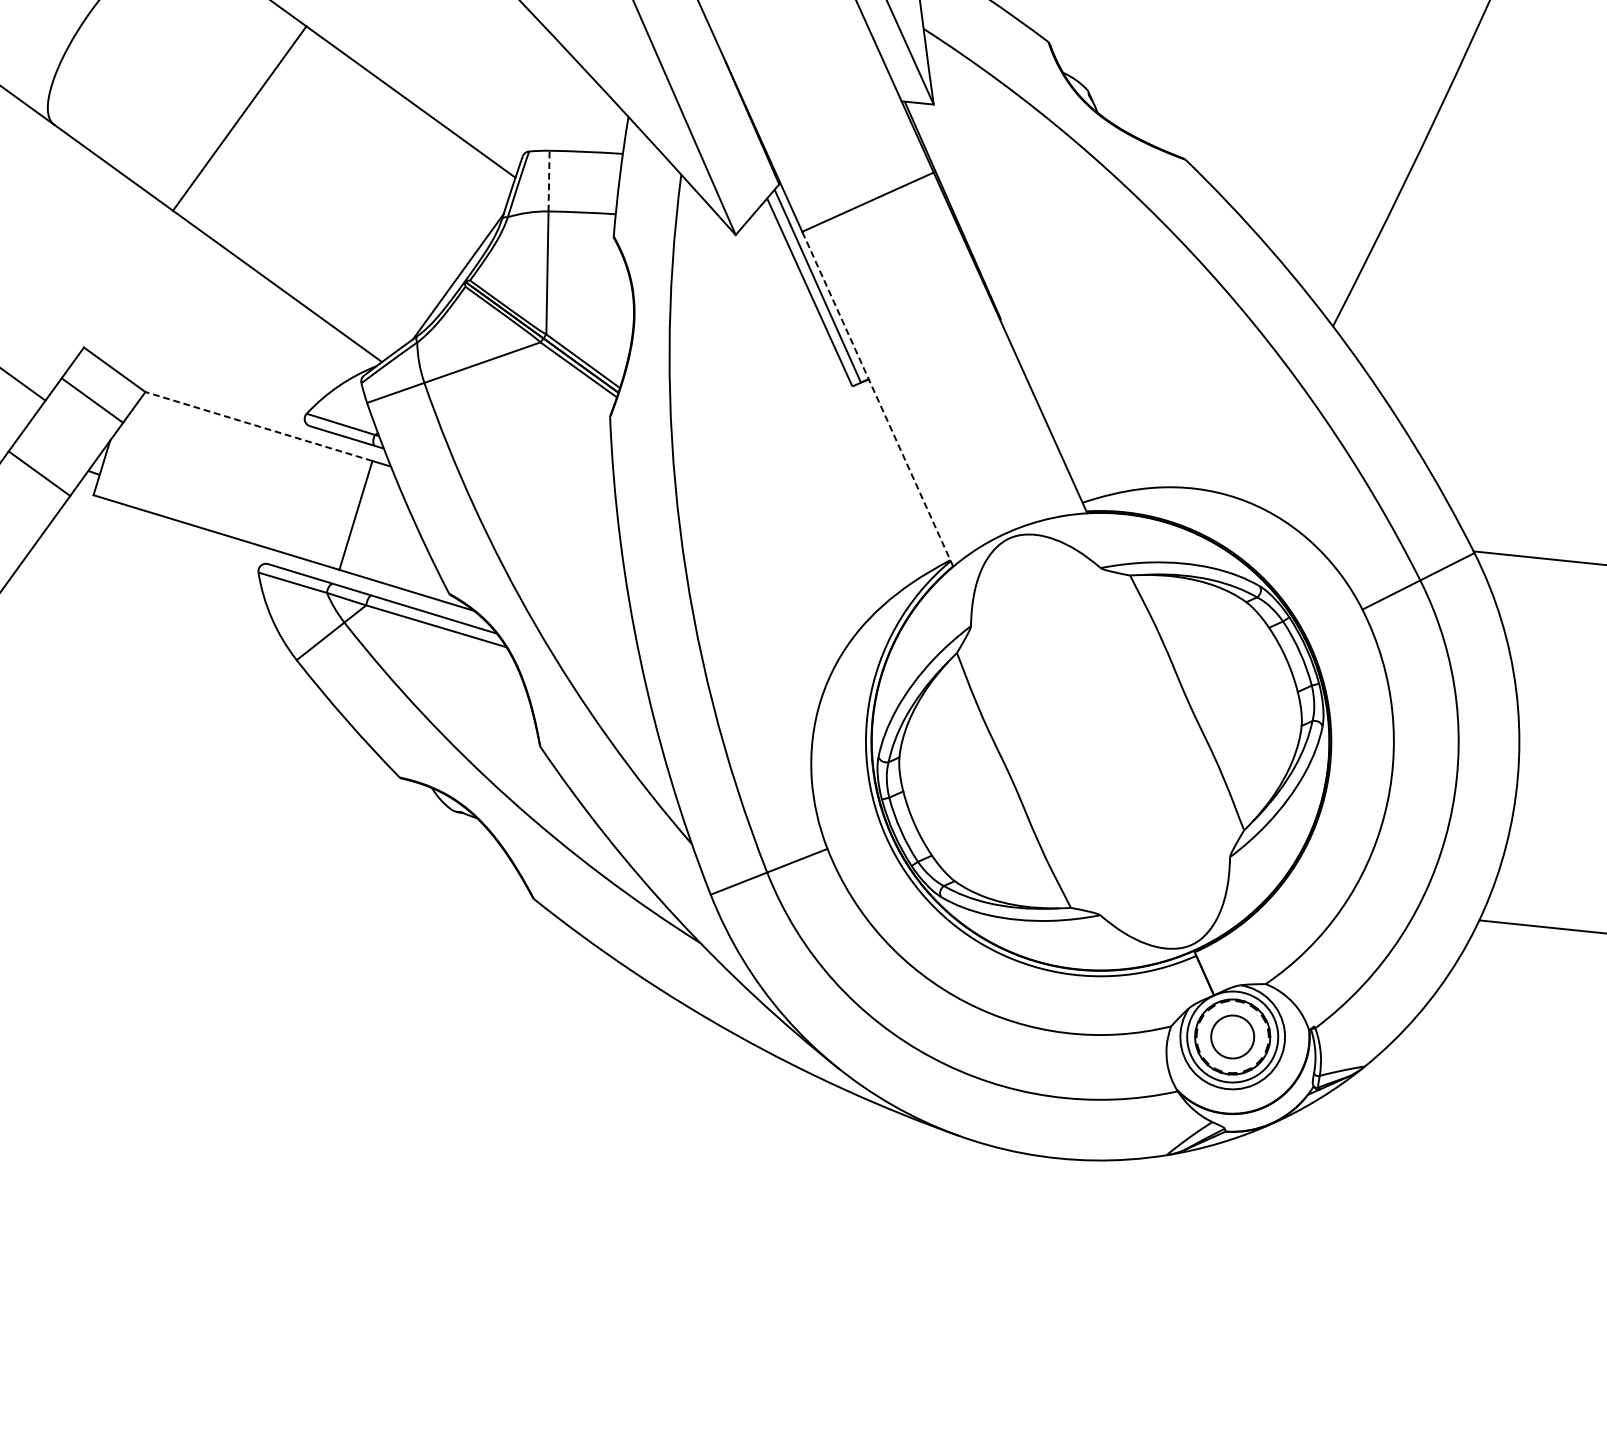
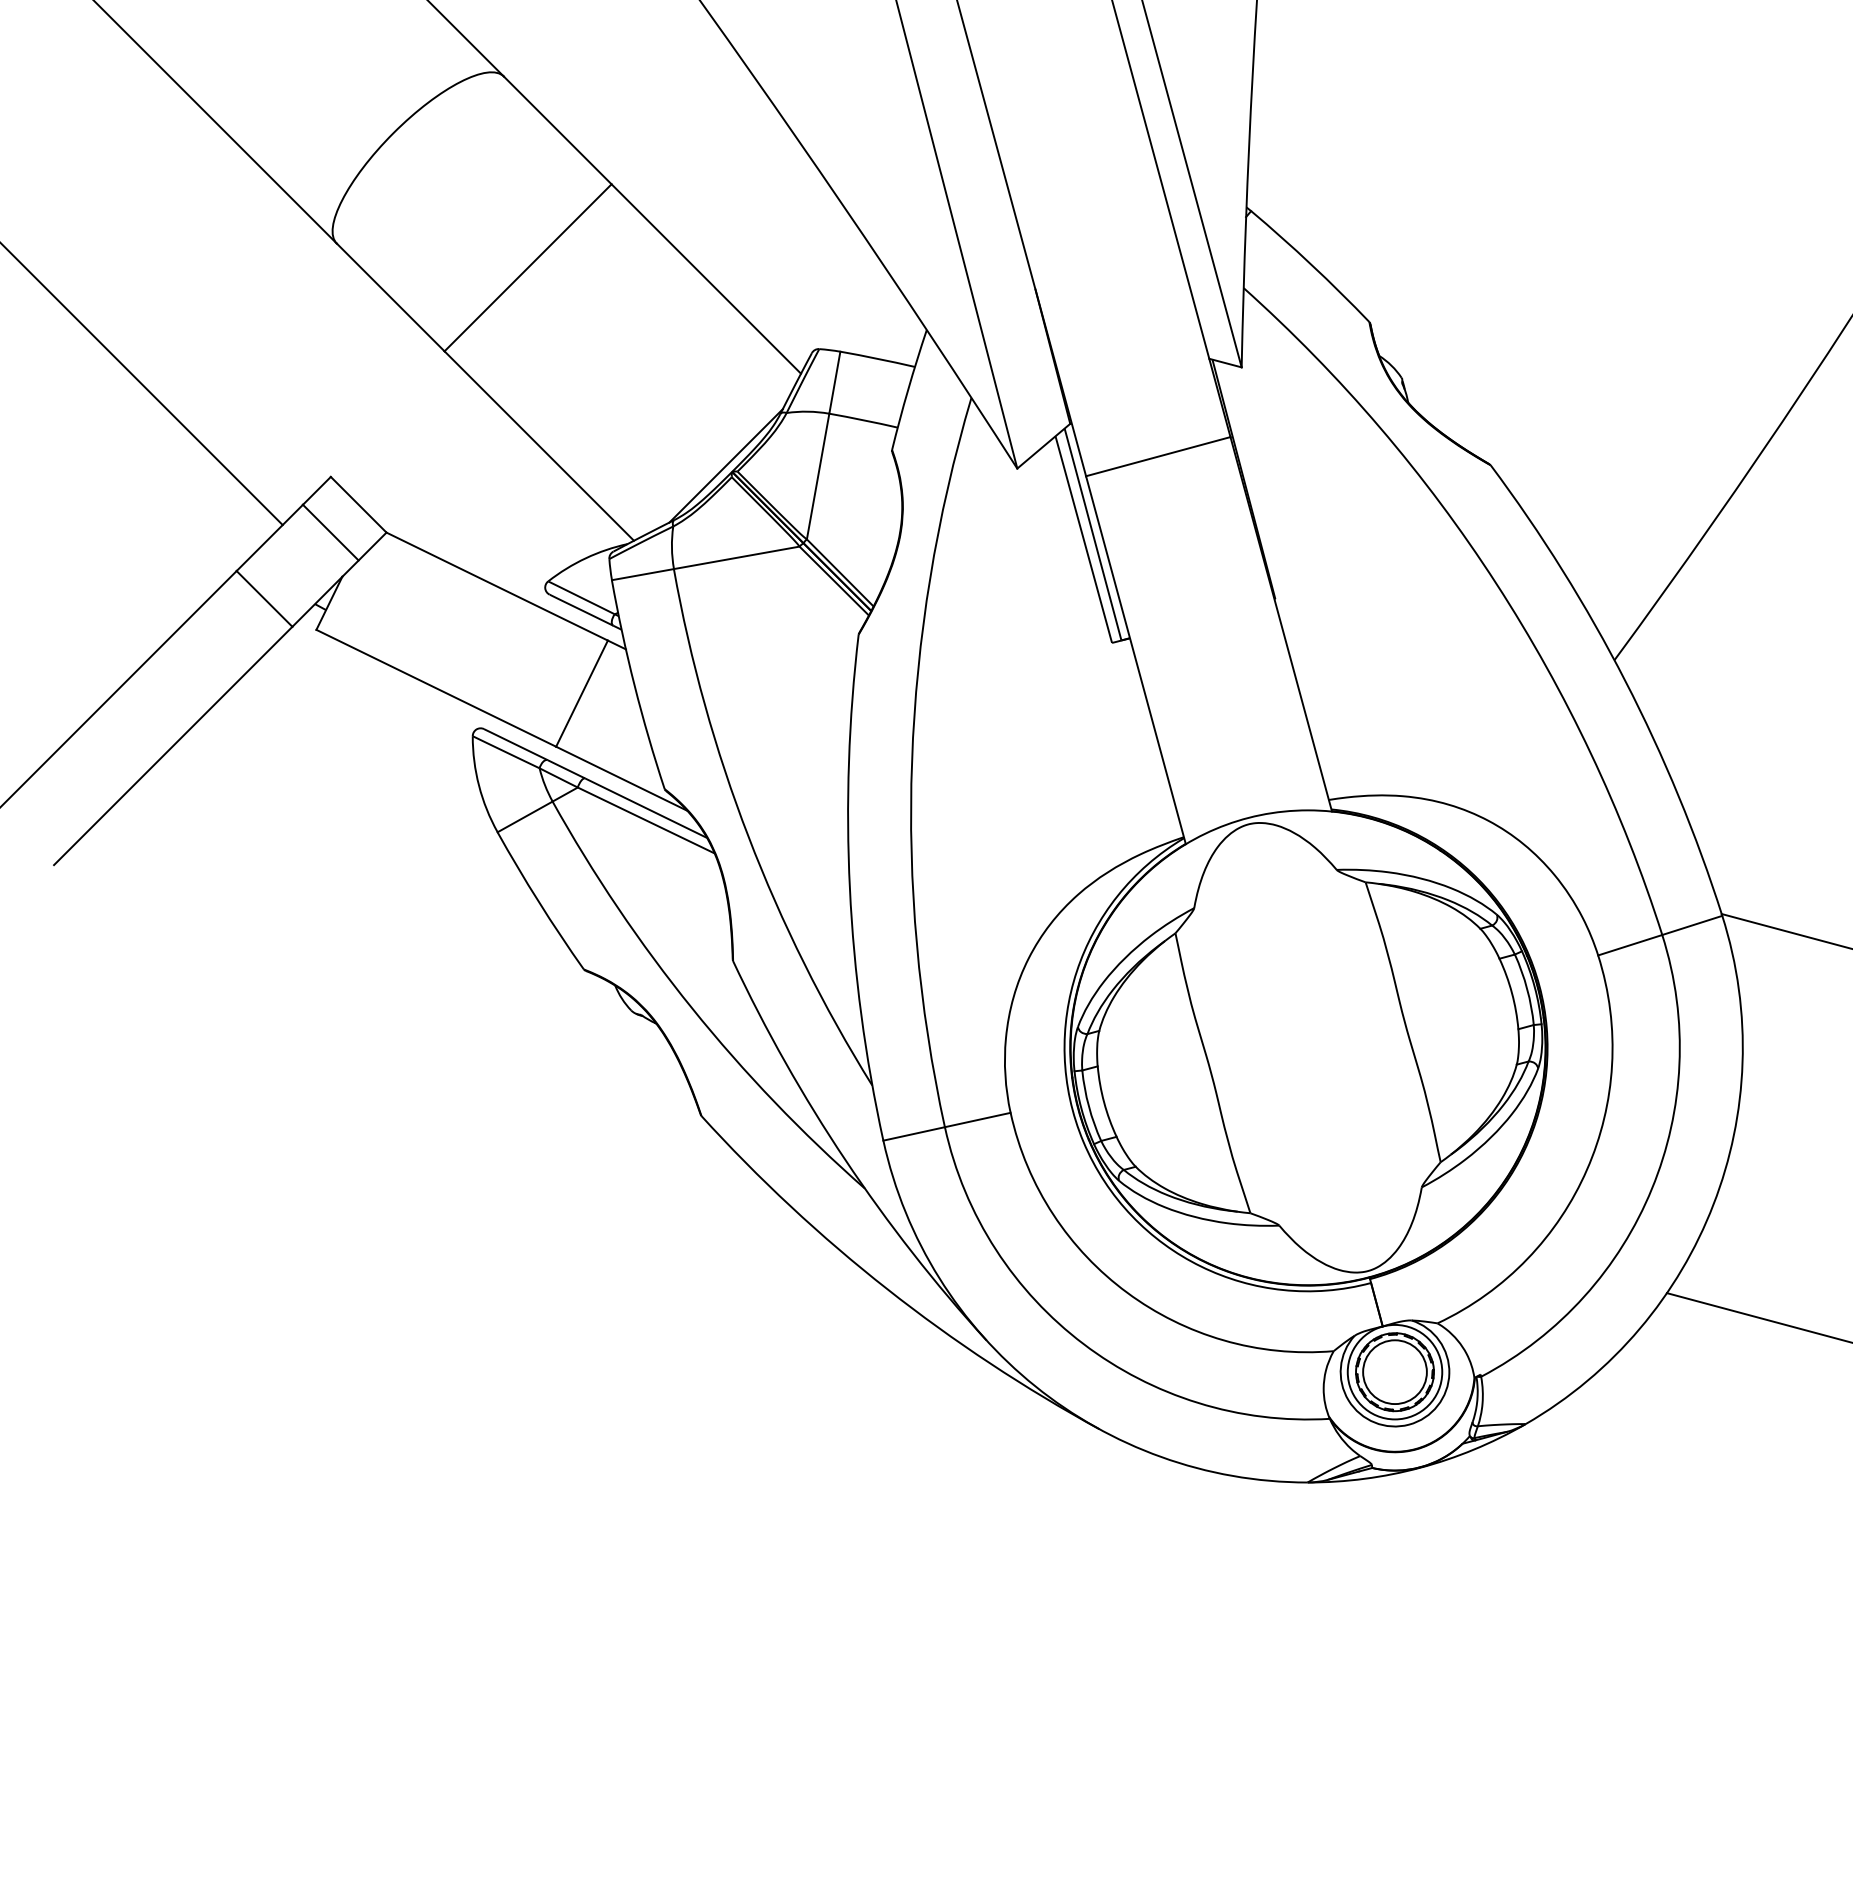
line: (548, 180) -> (834, 382), dashed -> solid
line: (877, 399) -> (1135, 660), dashed -> solid
line: (258, 426) -> (496, 586), dashed -> solid
circle: (1232, 1037) -> (1394, 1372), size x1.43

